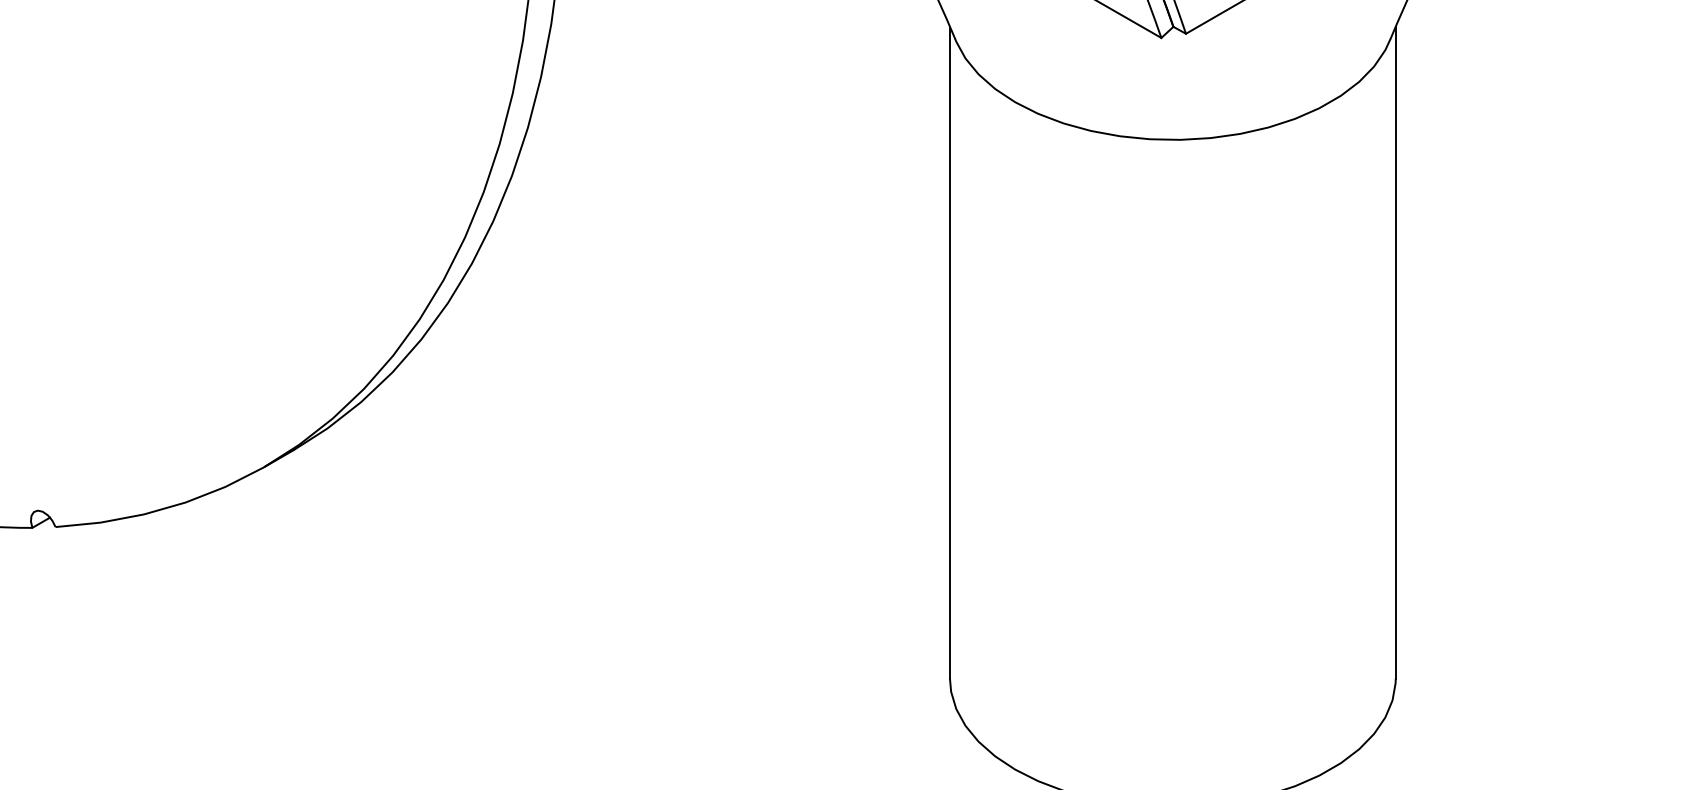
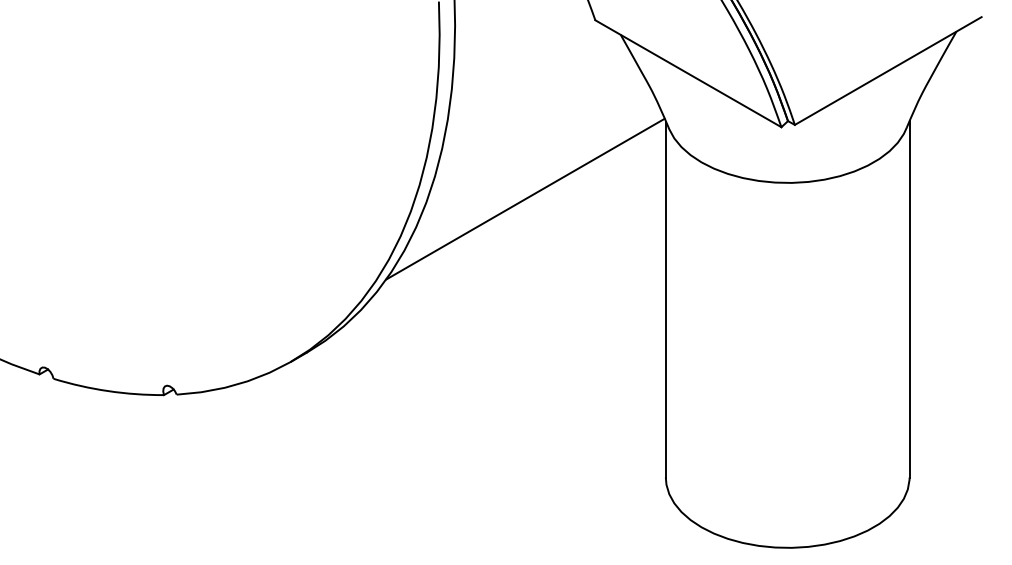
line: (693, 168) -> (525, 198), added

